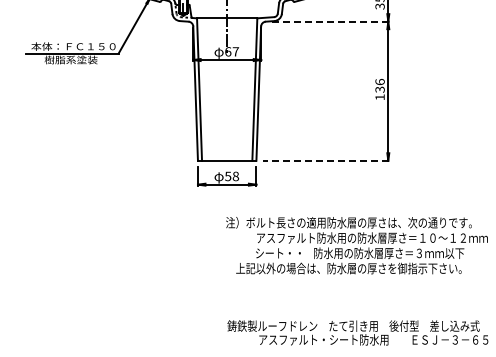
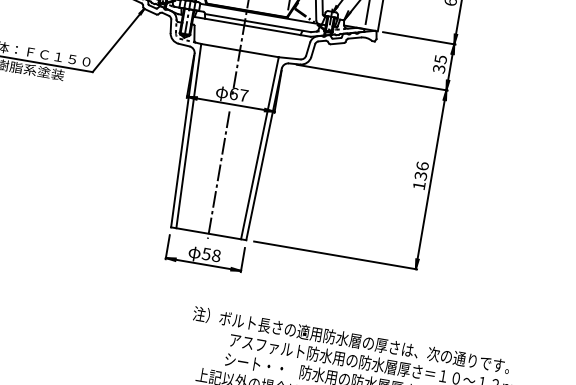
line: (330, 21) -> (372, 77), dashed -> solid
line: (227, 114) -> (219, 174), added
line: (325, 160) -> (335, 254), dashed -> solid

